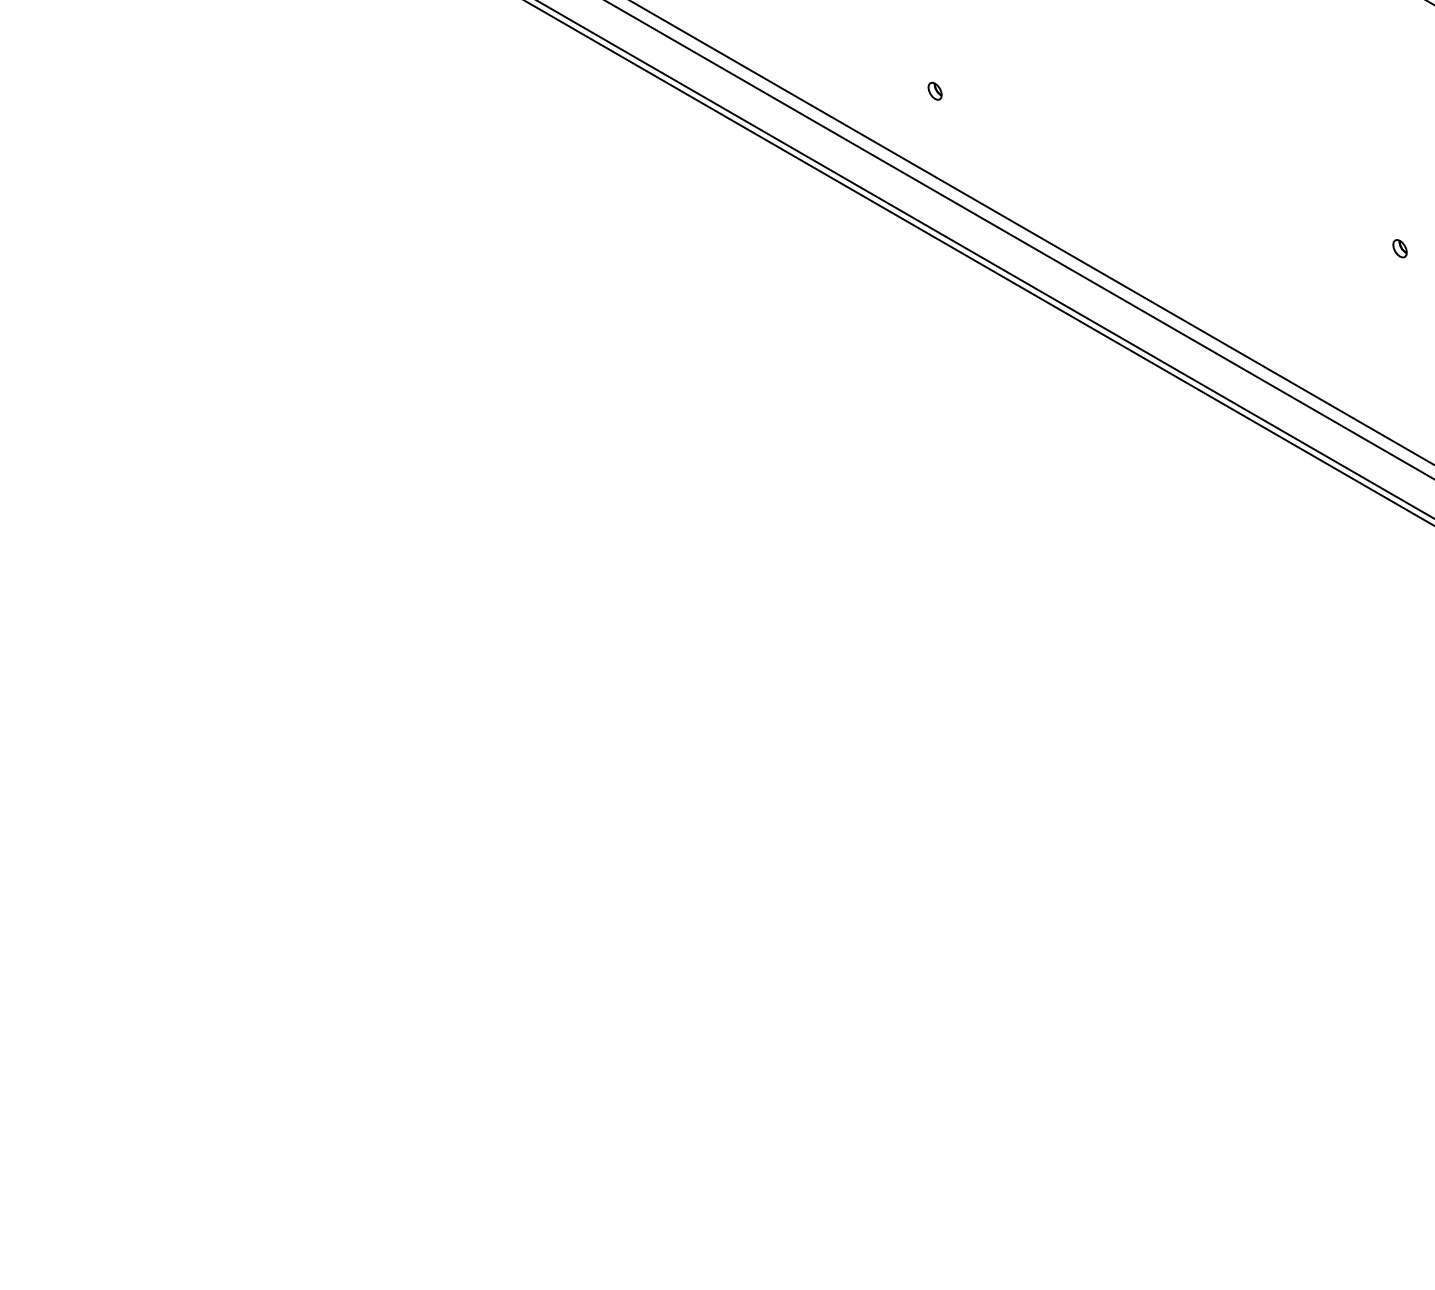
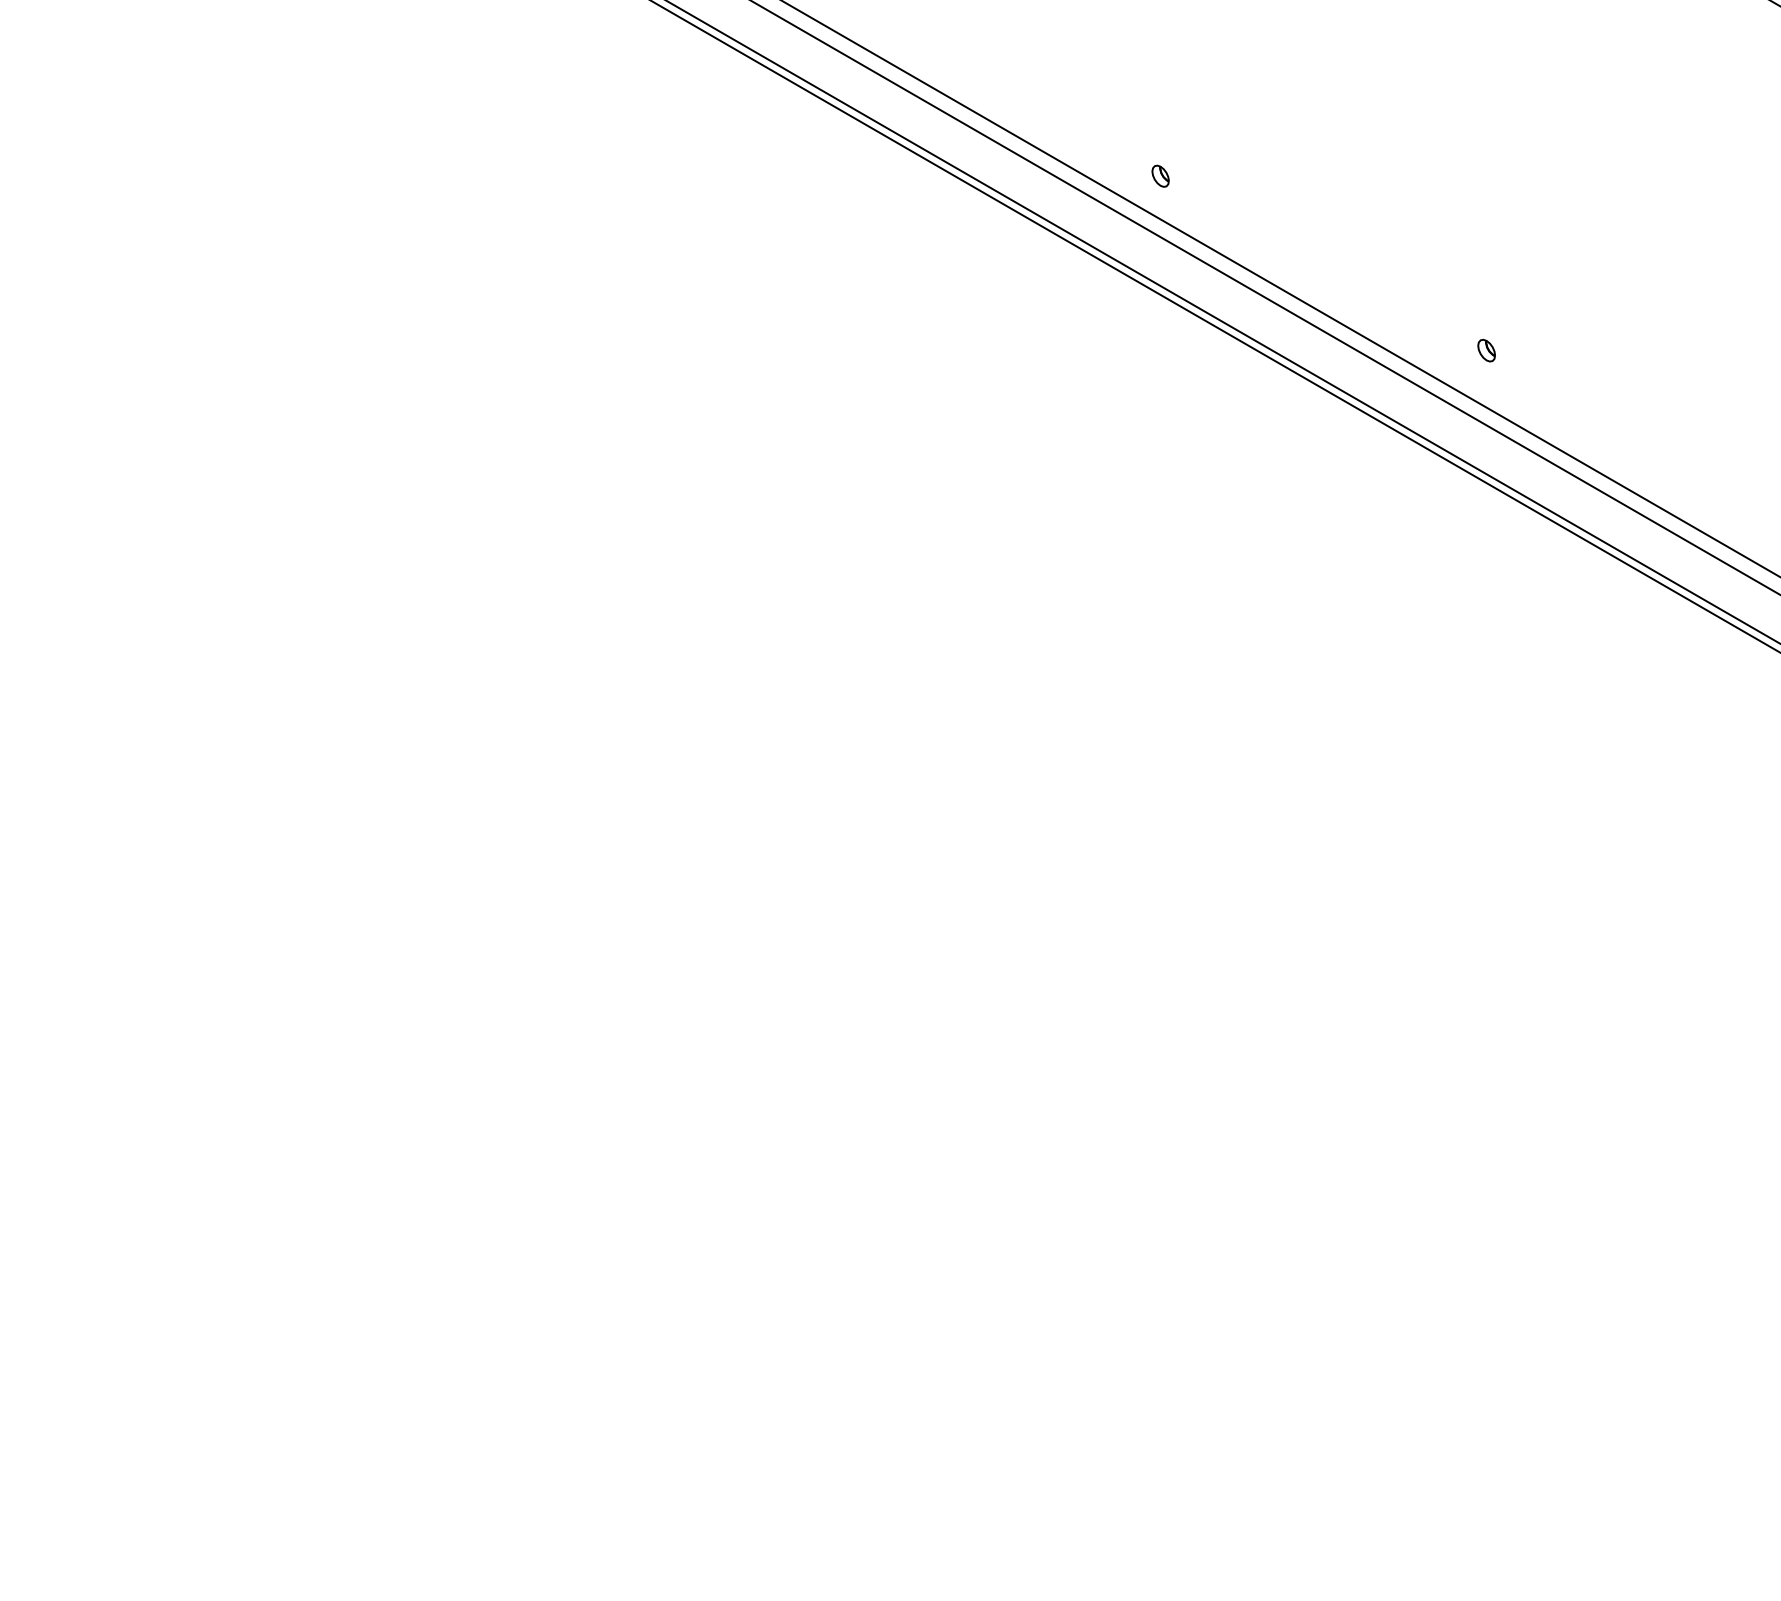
part: (935, 90) -> (1160, 175), moved
part: (1399, 248) -> (1486, 350), moved

